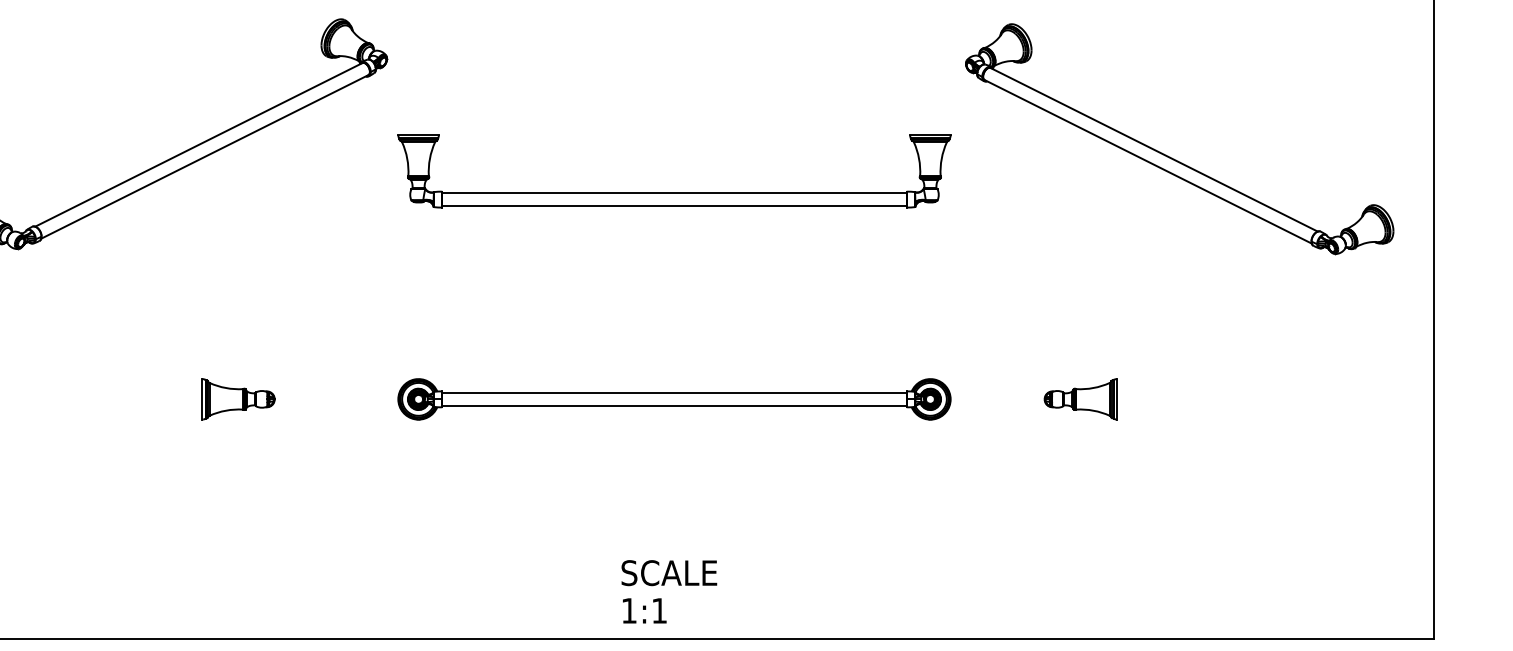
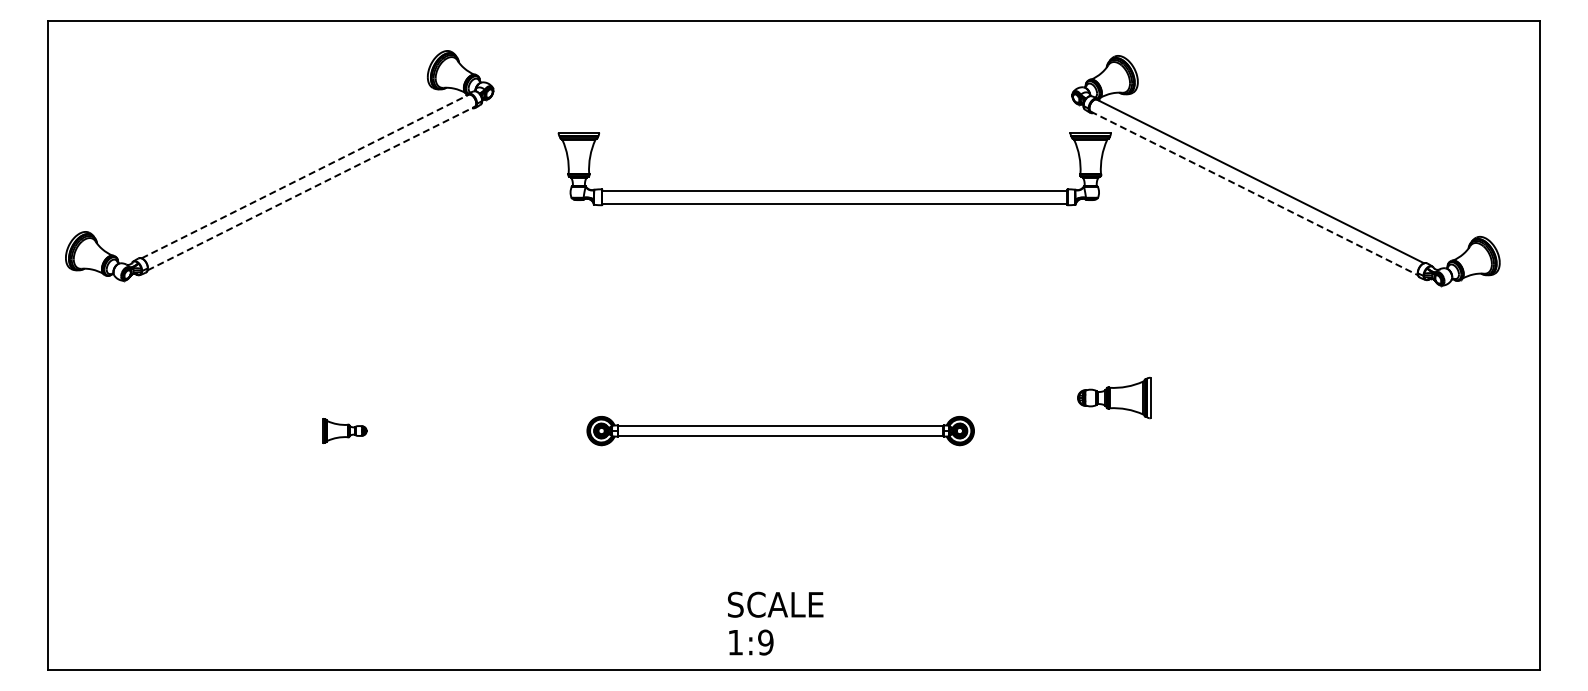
line: (199, 144) -> (305, 176), solid -> dashed
line: (205, 156) -> (311, 188), solid -> dashed
line: (1148, 161) -> (1254, 193), solid -> dashed
part: (674, 192) -> (834, 190), moved
part: (238, 398) -> (344, 430), size x0.6
part: (674, 398) -> (780, 430), size x0.7
part: (1081, 398) -> (1114, 397), moved
text: (659, 610) -> (765, 642), 1:1 -> 1:9

